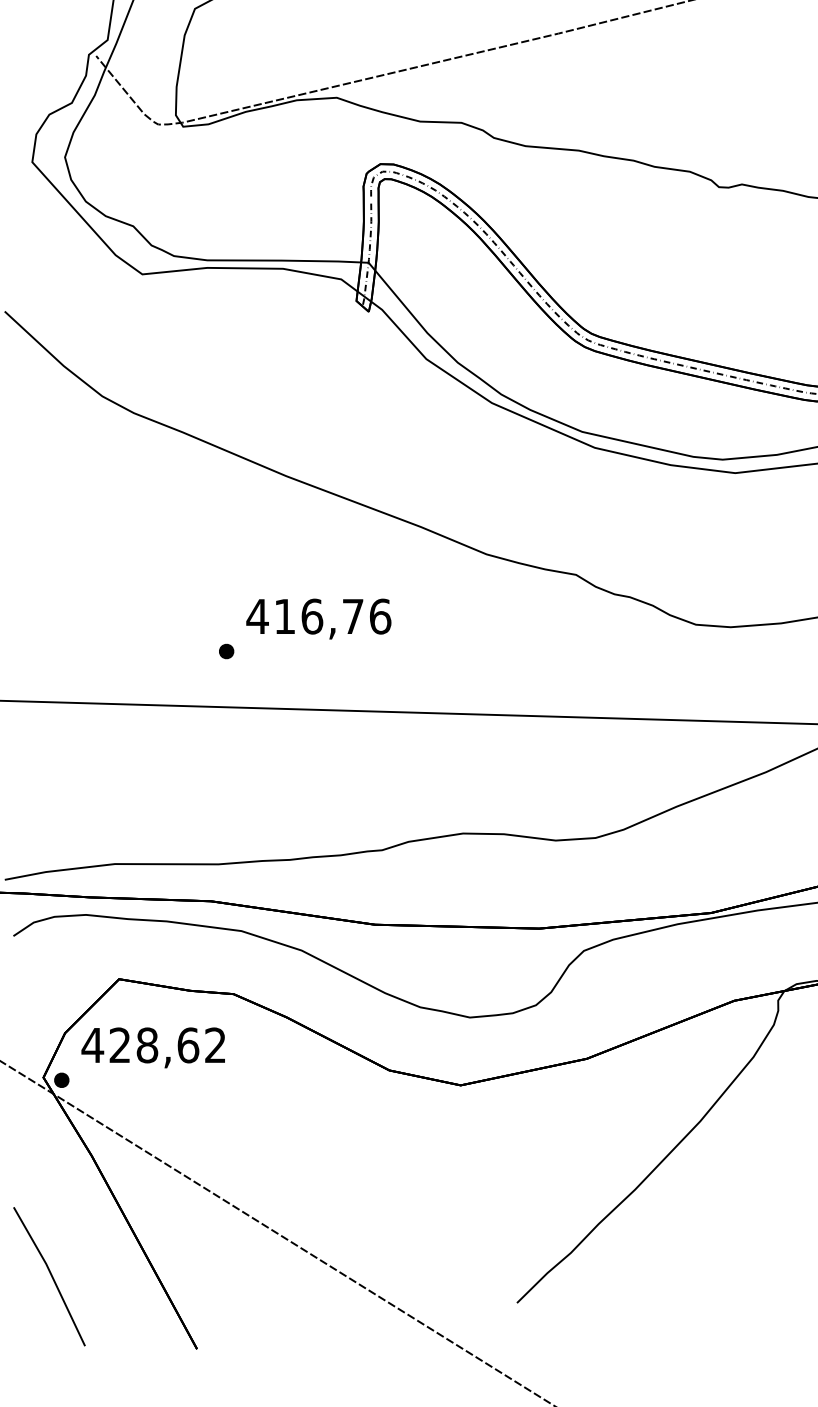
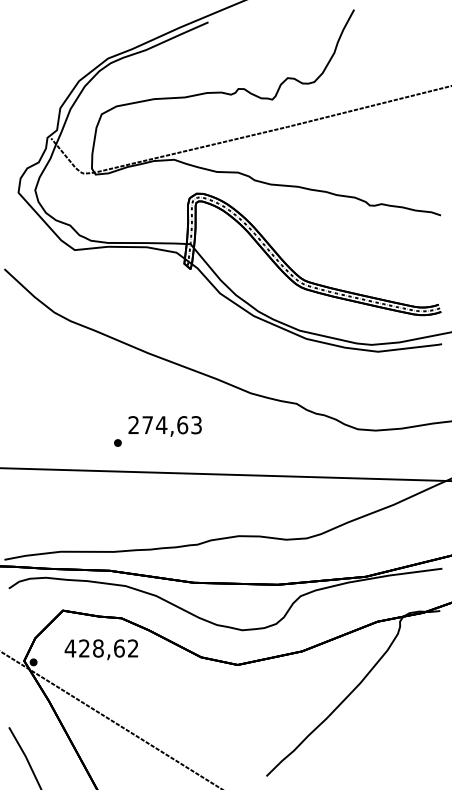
text: (319, 617) -> (165, 425), 416,76 -> 274,63
text: (153, 1047) -> (101, 649), moved

